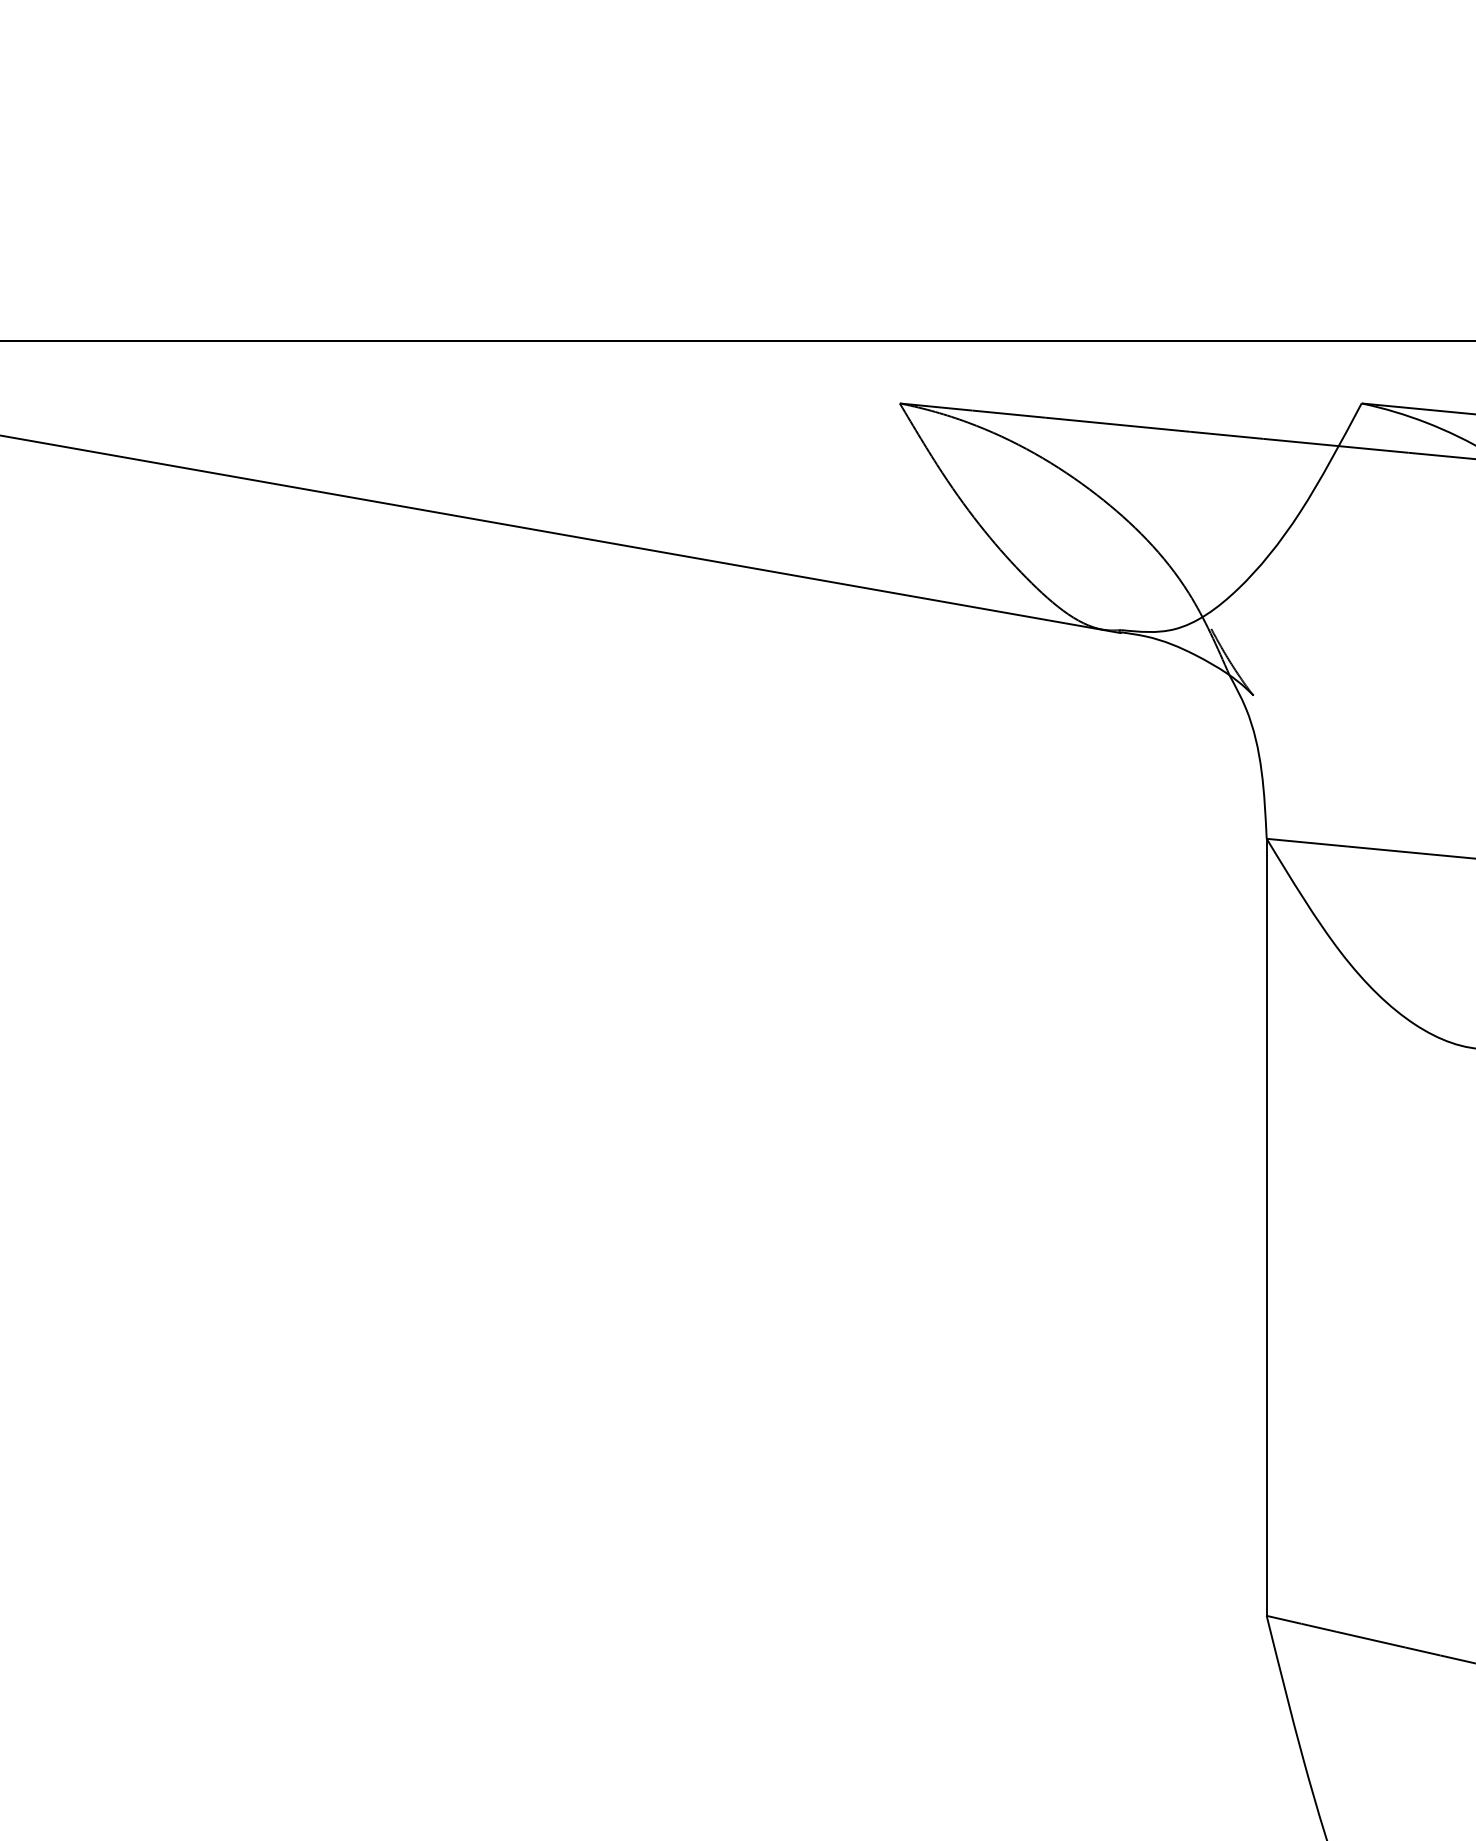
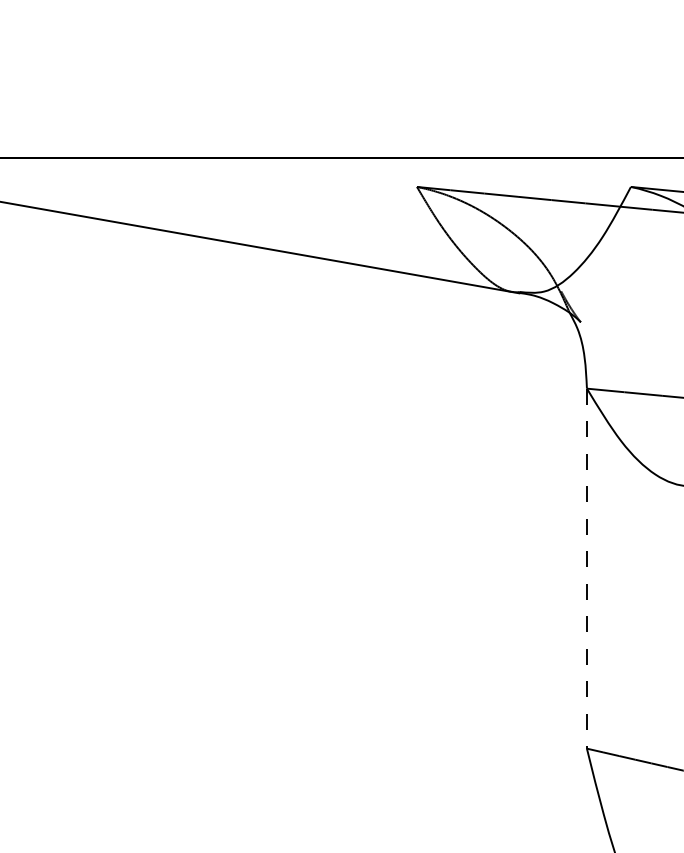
line: (1265, 1229) -> (586, 569), solid -> dashed

